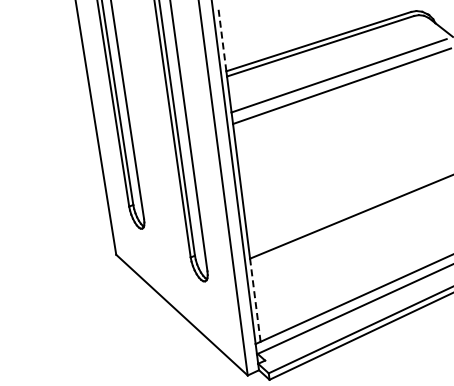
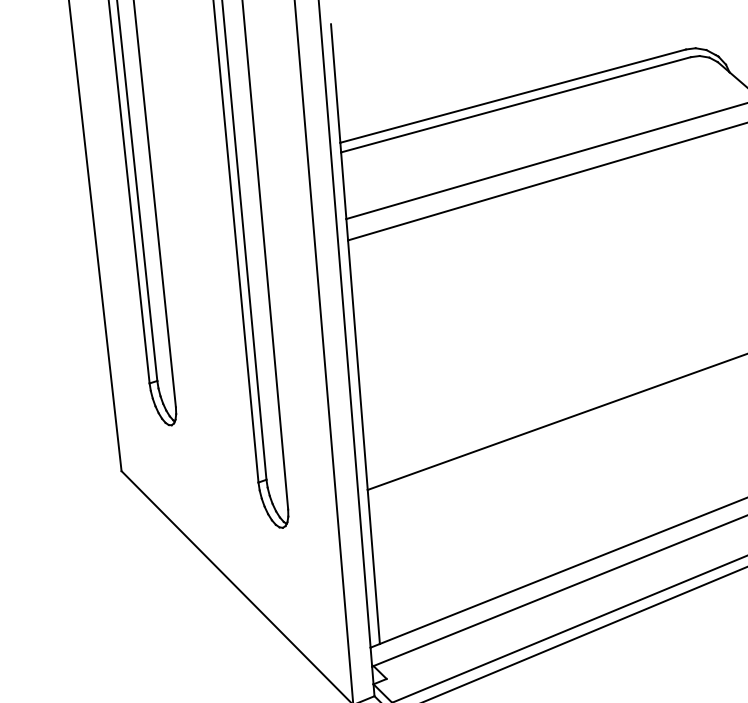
line: (222, 38) -> (336, 81), dashed -> solid
line: (255, 300) -> (374, 567), dashed -> solid

